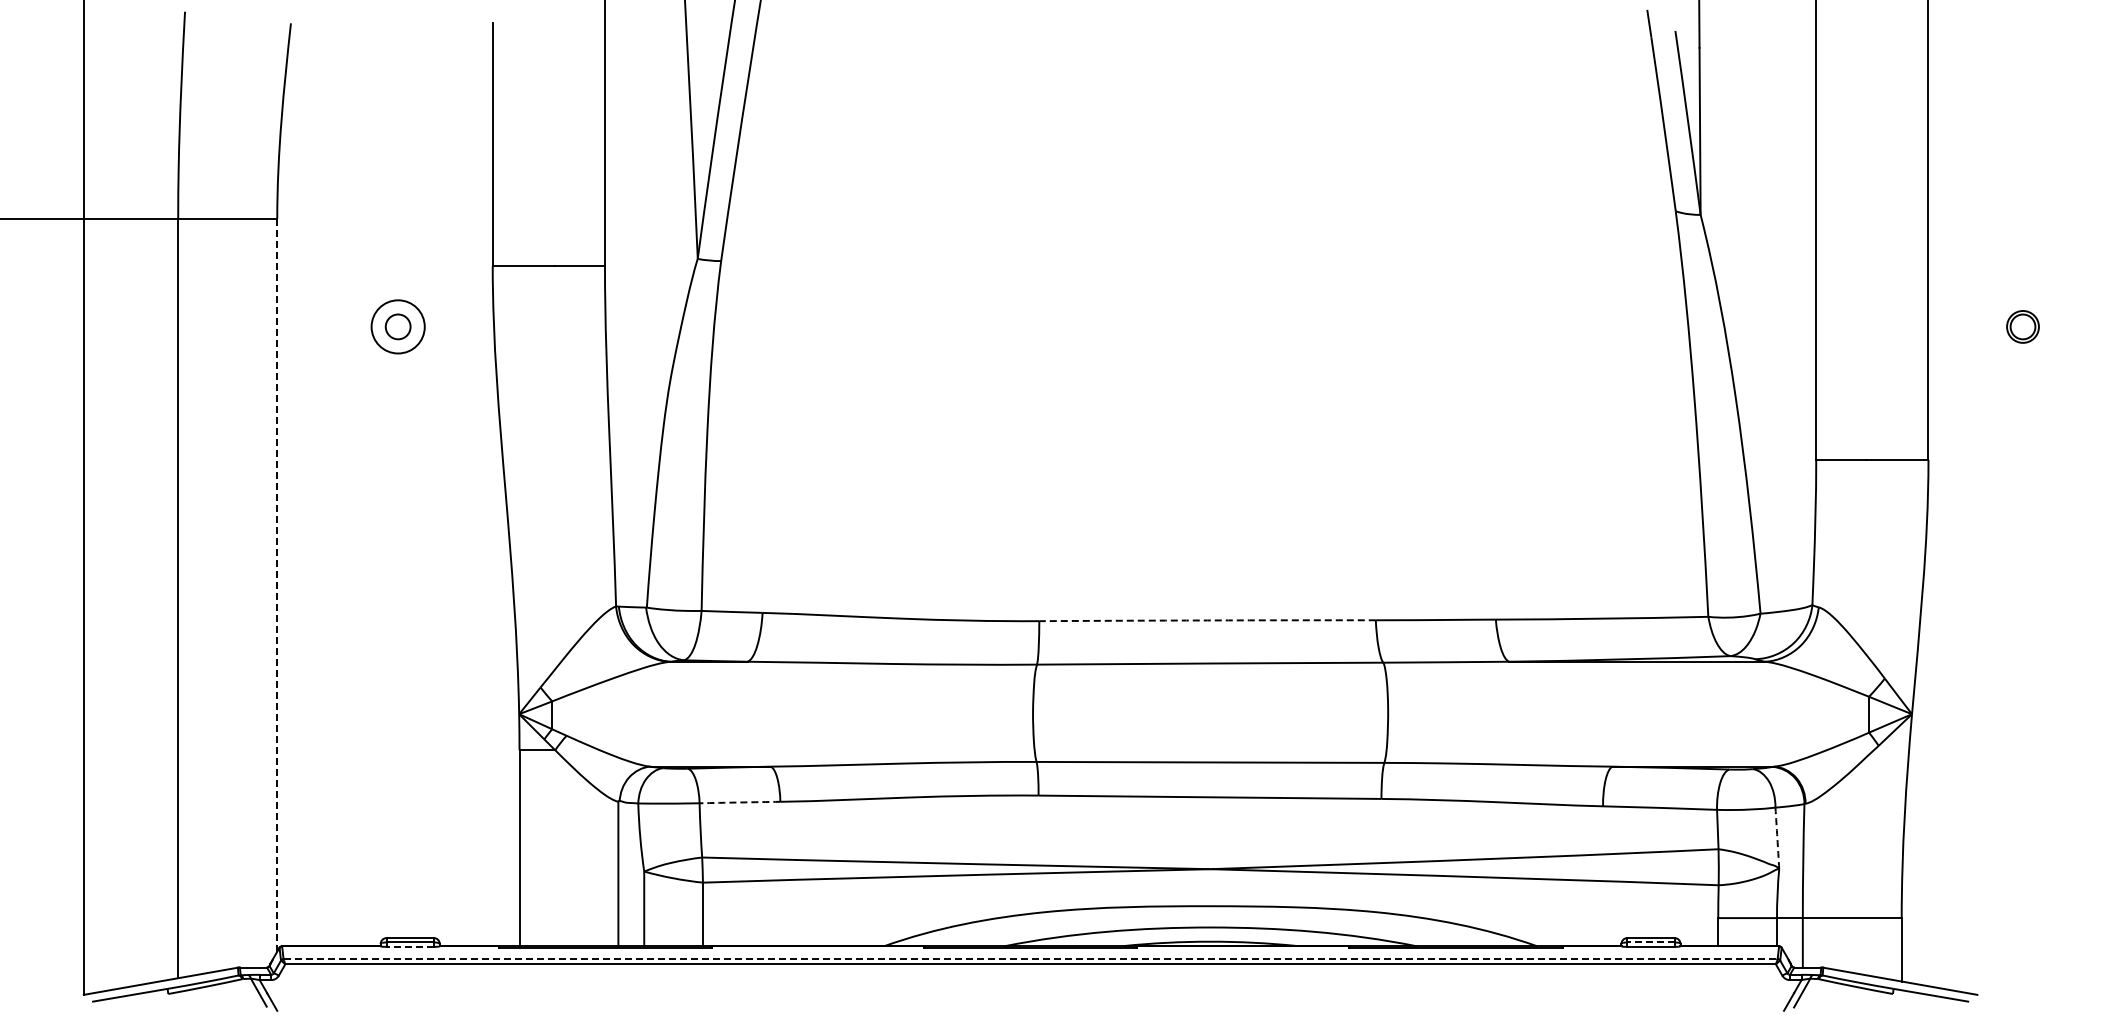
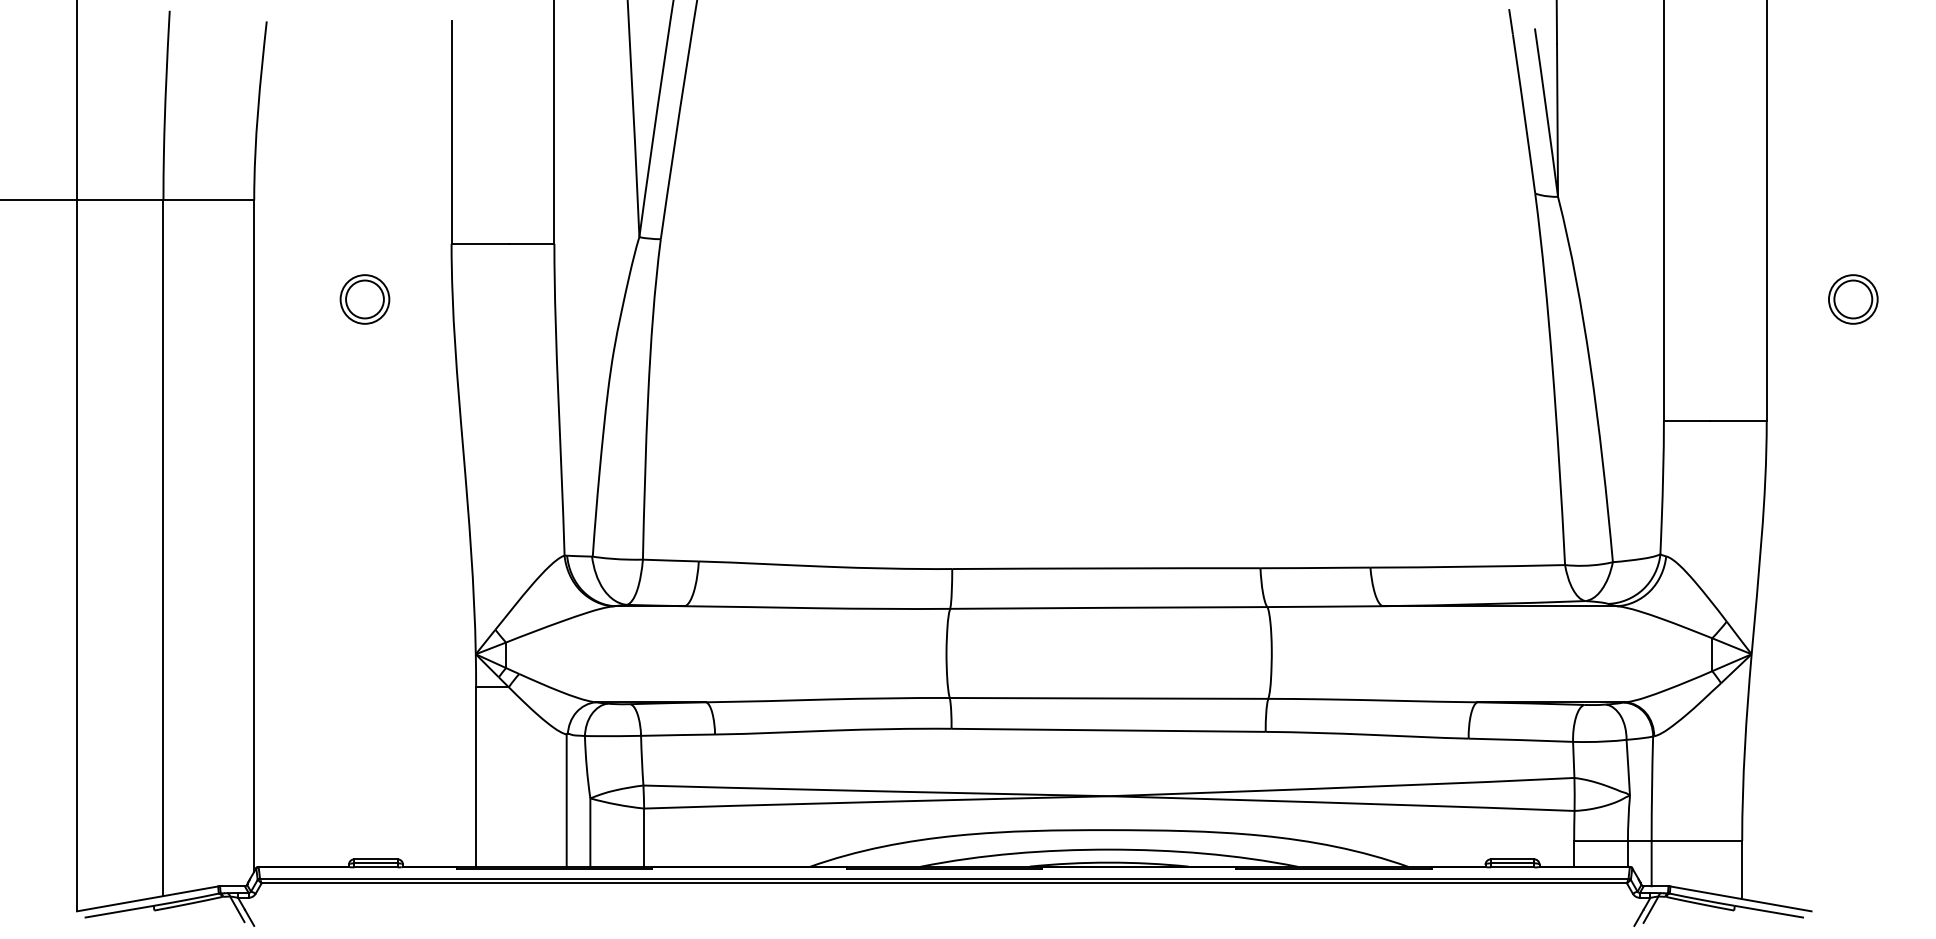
circle: (397, 326) -> (364, 299), size x1.67
part: (2022, 326) -> (1852, 299), size x1.67
line: (277, 584) -> (254, 535), dashed -> solid
arc: (1207, 620) -> (1106, 568), dashed -> solid
arc: (739, 802) -> (677, 735), dashed -> solid
arc: (1777, 838) -> (1628, 768), dashed -> solid
line: (1651, 942) -> (1513, 863), dashed -> solid
line: (410, 946) -> (376, 867), dashed -> solid
line: (1031, 959) -> (945, 878), dashed -> solid

